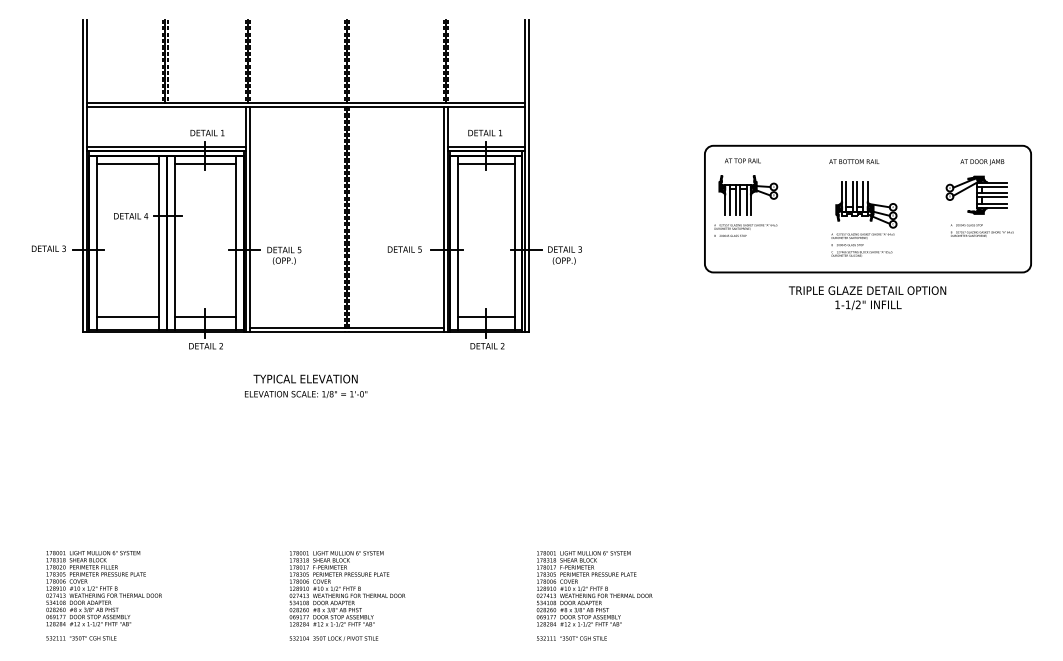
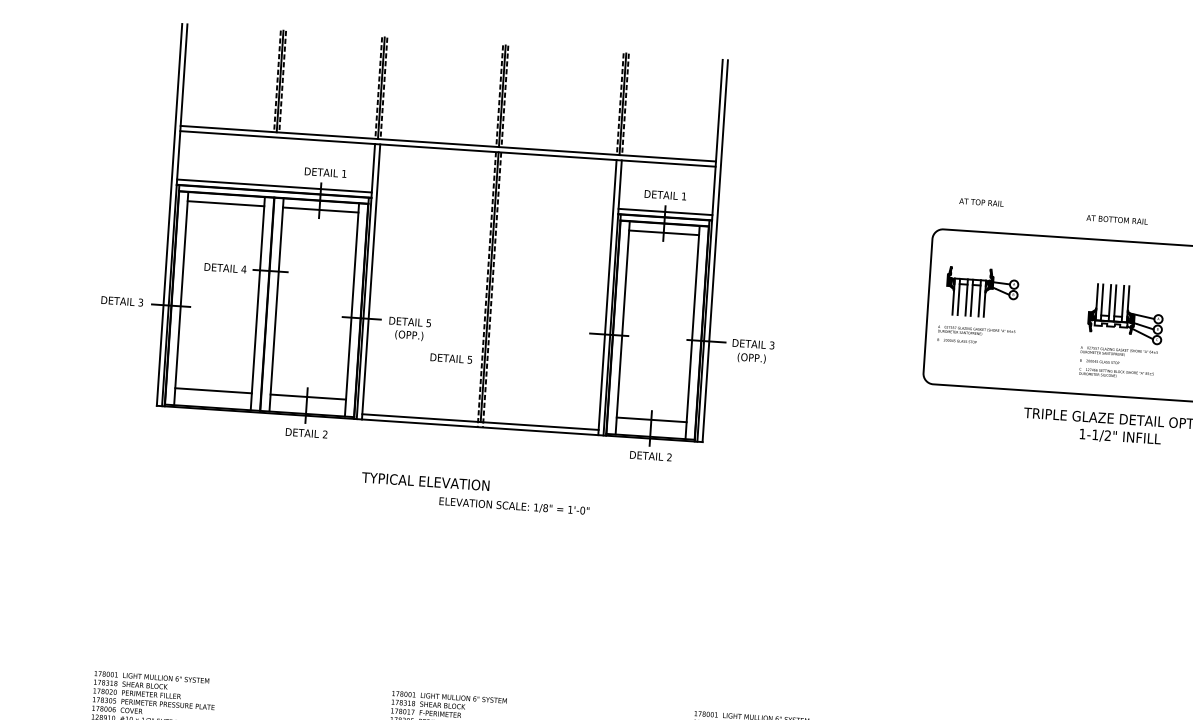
text: (742, 160) -> (981, 202), moved
text: (854, 161) -> (1117, 219), moved
text: (404, 249) -> (450, 358), moved
text: (306, 394) -> (514, 506), moved

